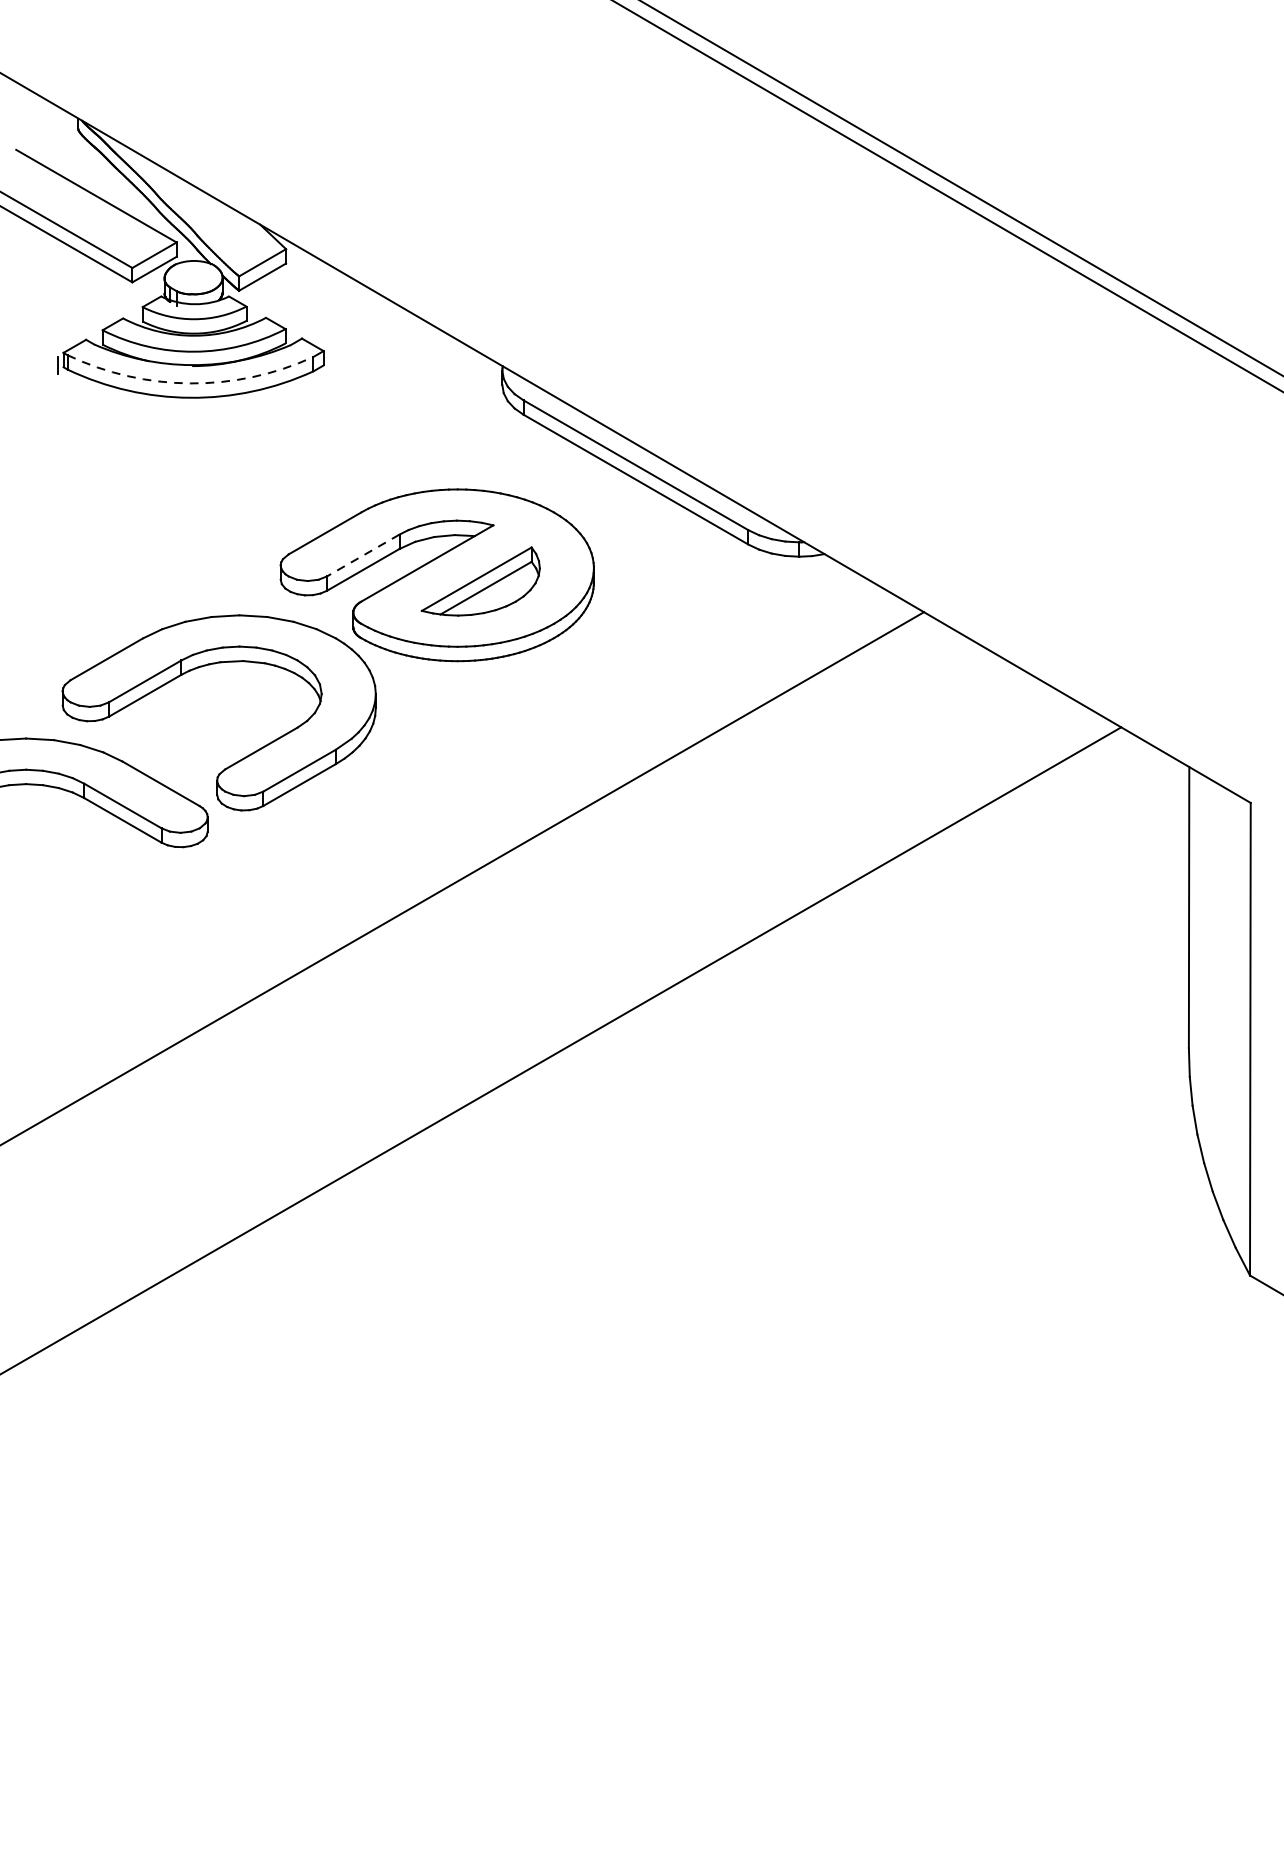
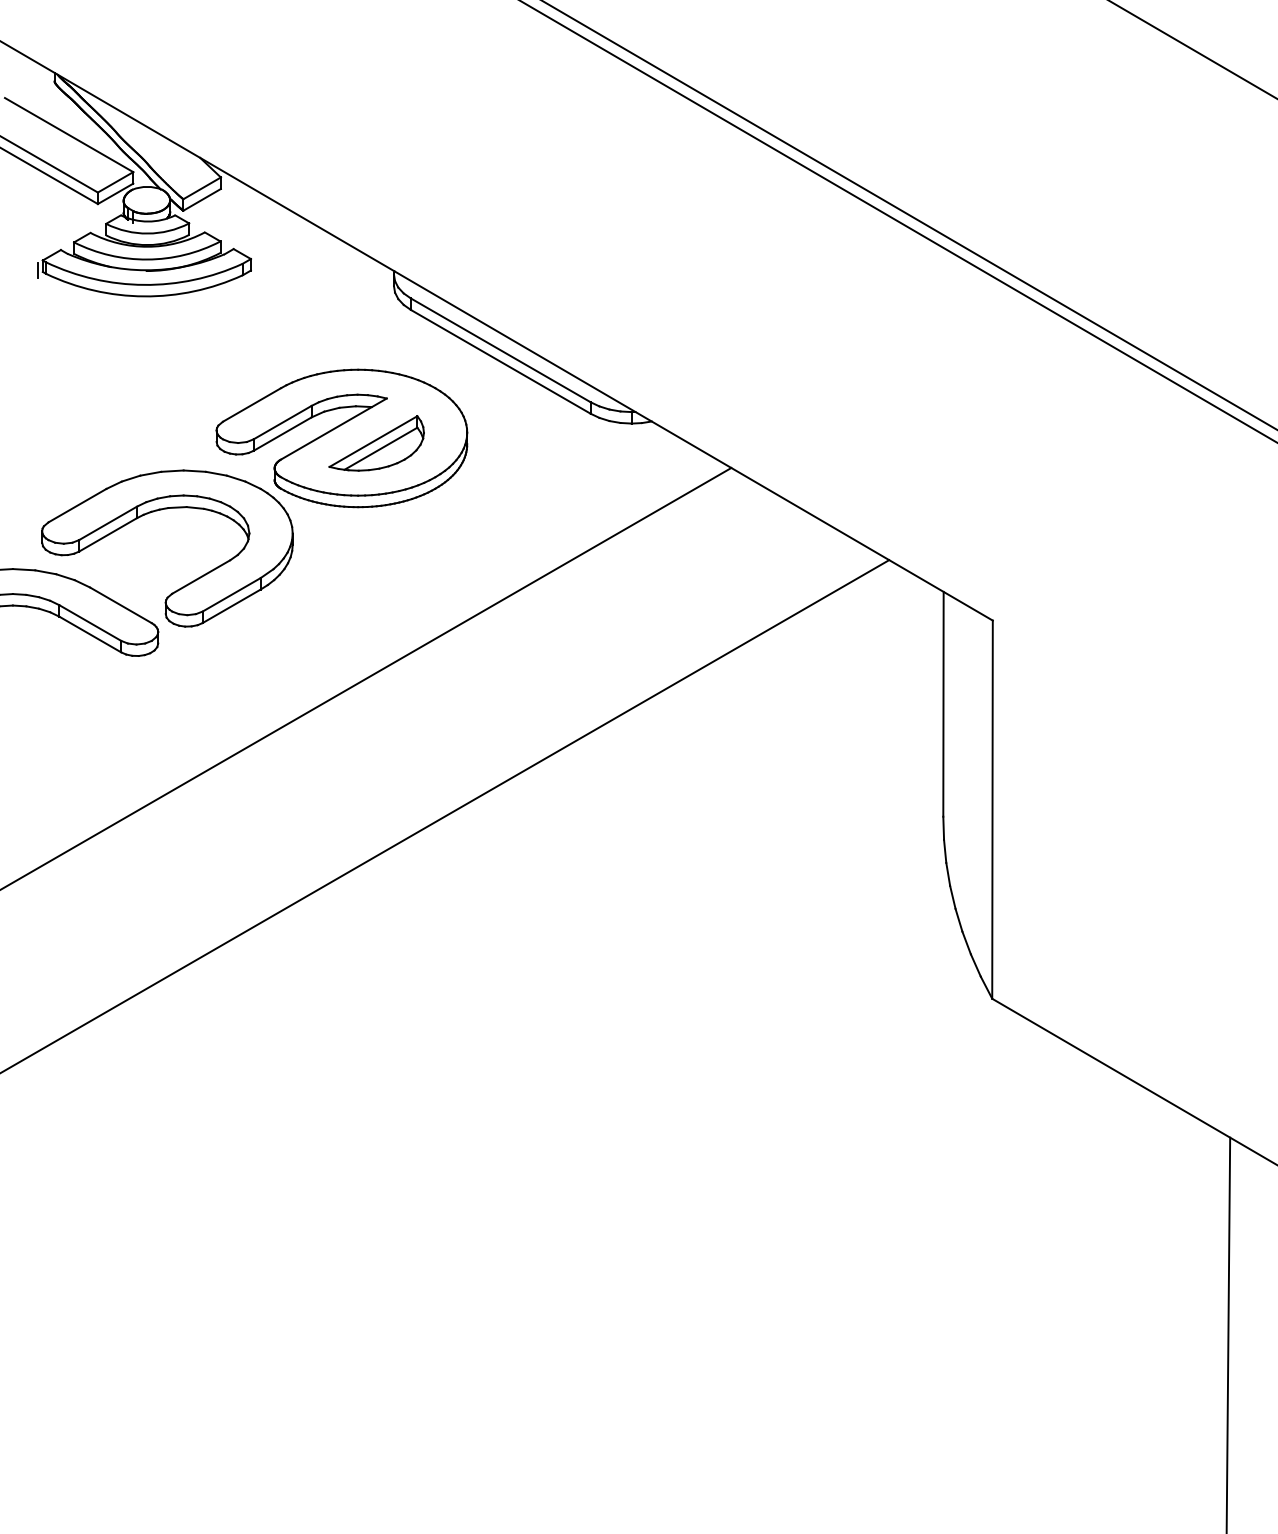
arc: (190, 382) -> (144, 284), dashed -> solid
line: (363, 555) -> (282, 422), dashed -> solid

